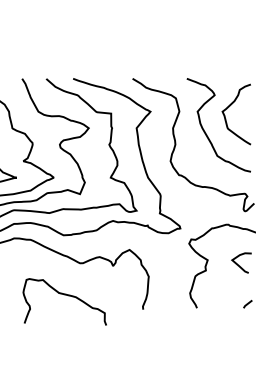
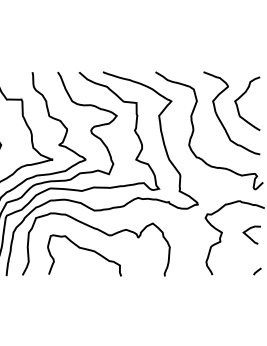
curve: (66, 296) -> (86, 250), moved

